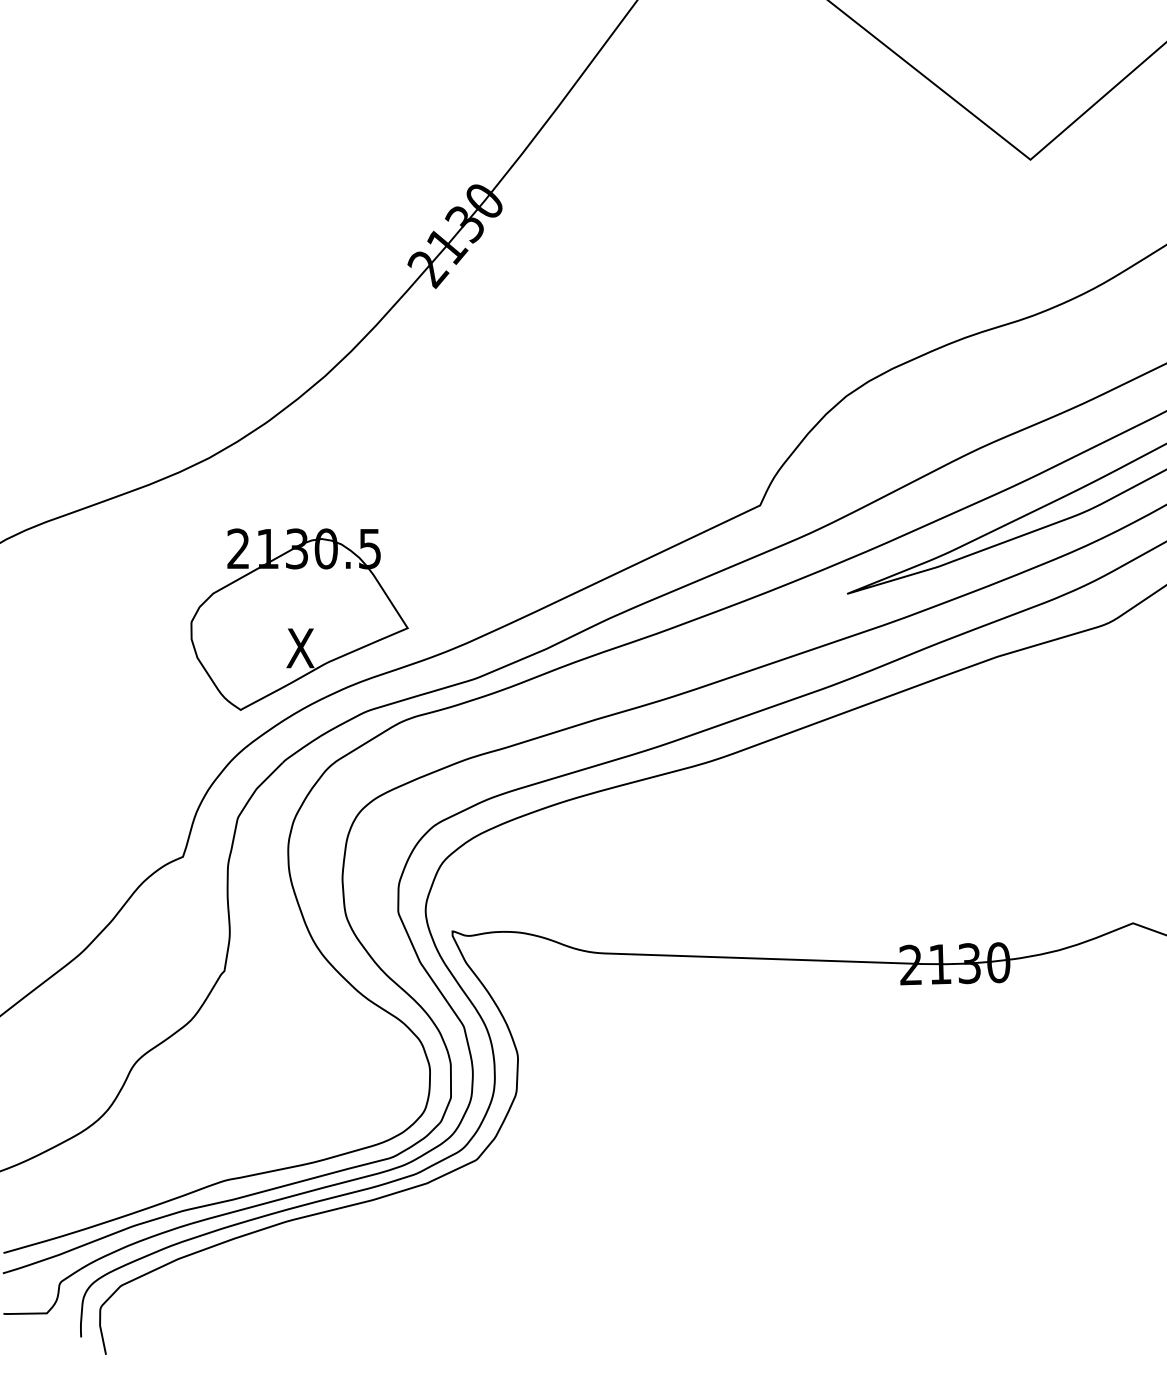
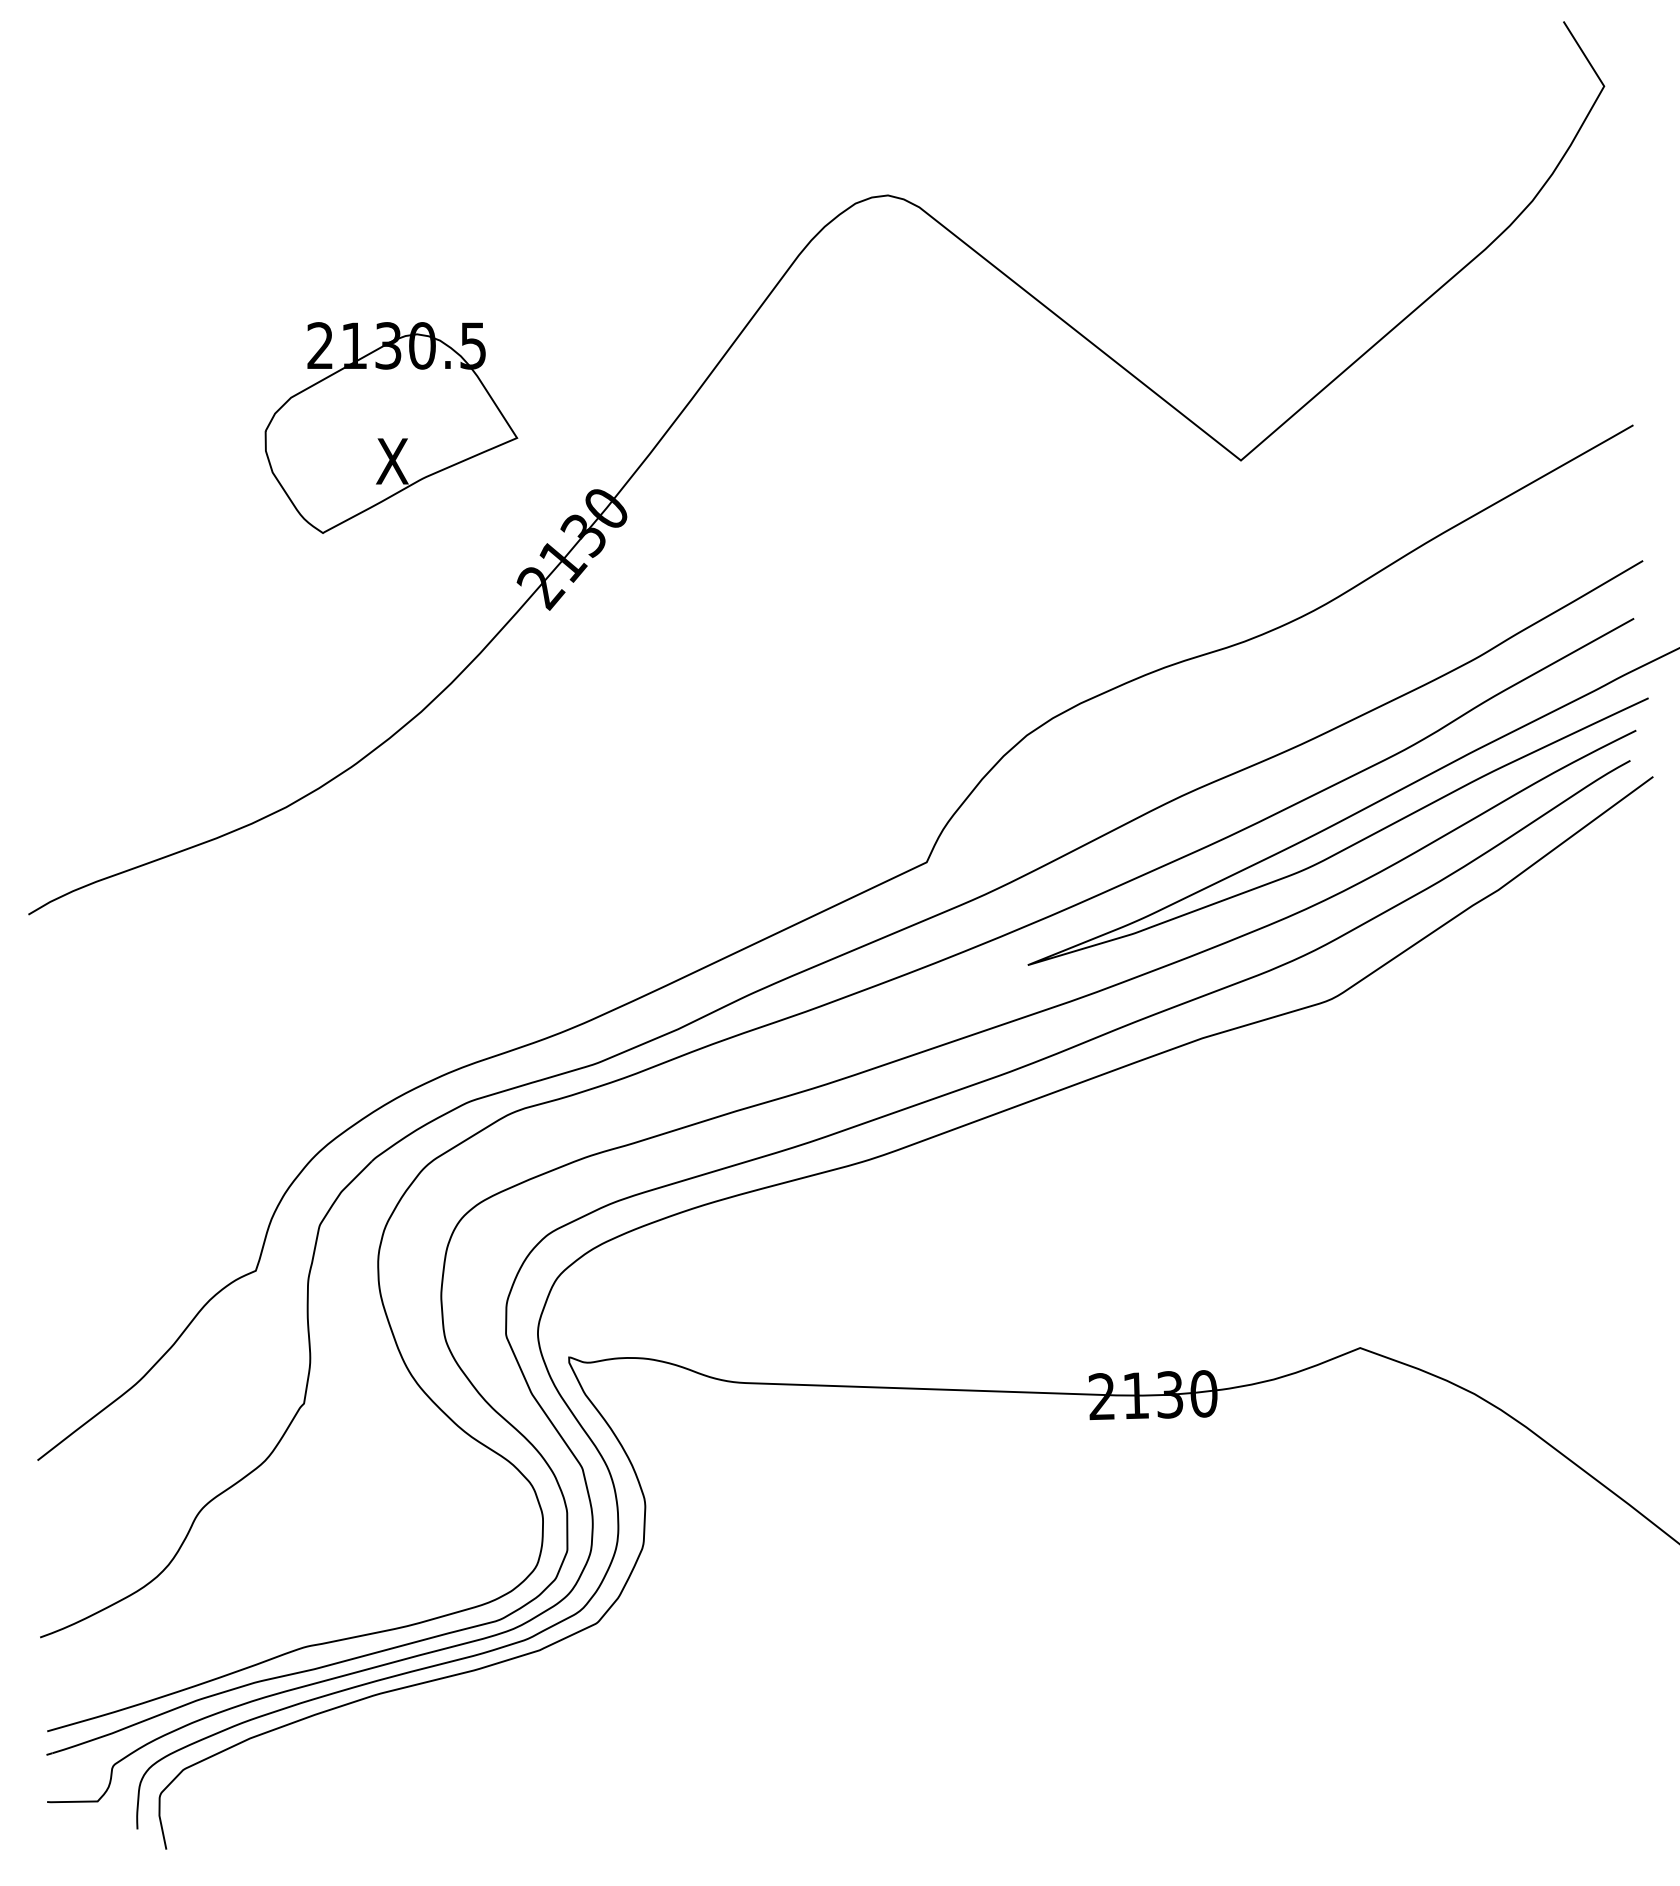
part: (299, 619) -> (391, 427), moved

